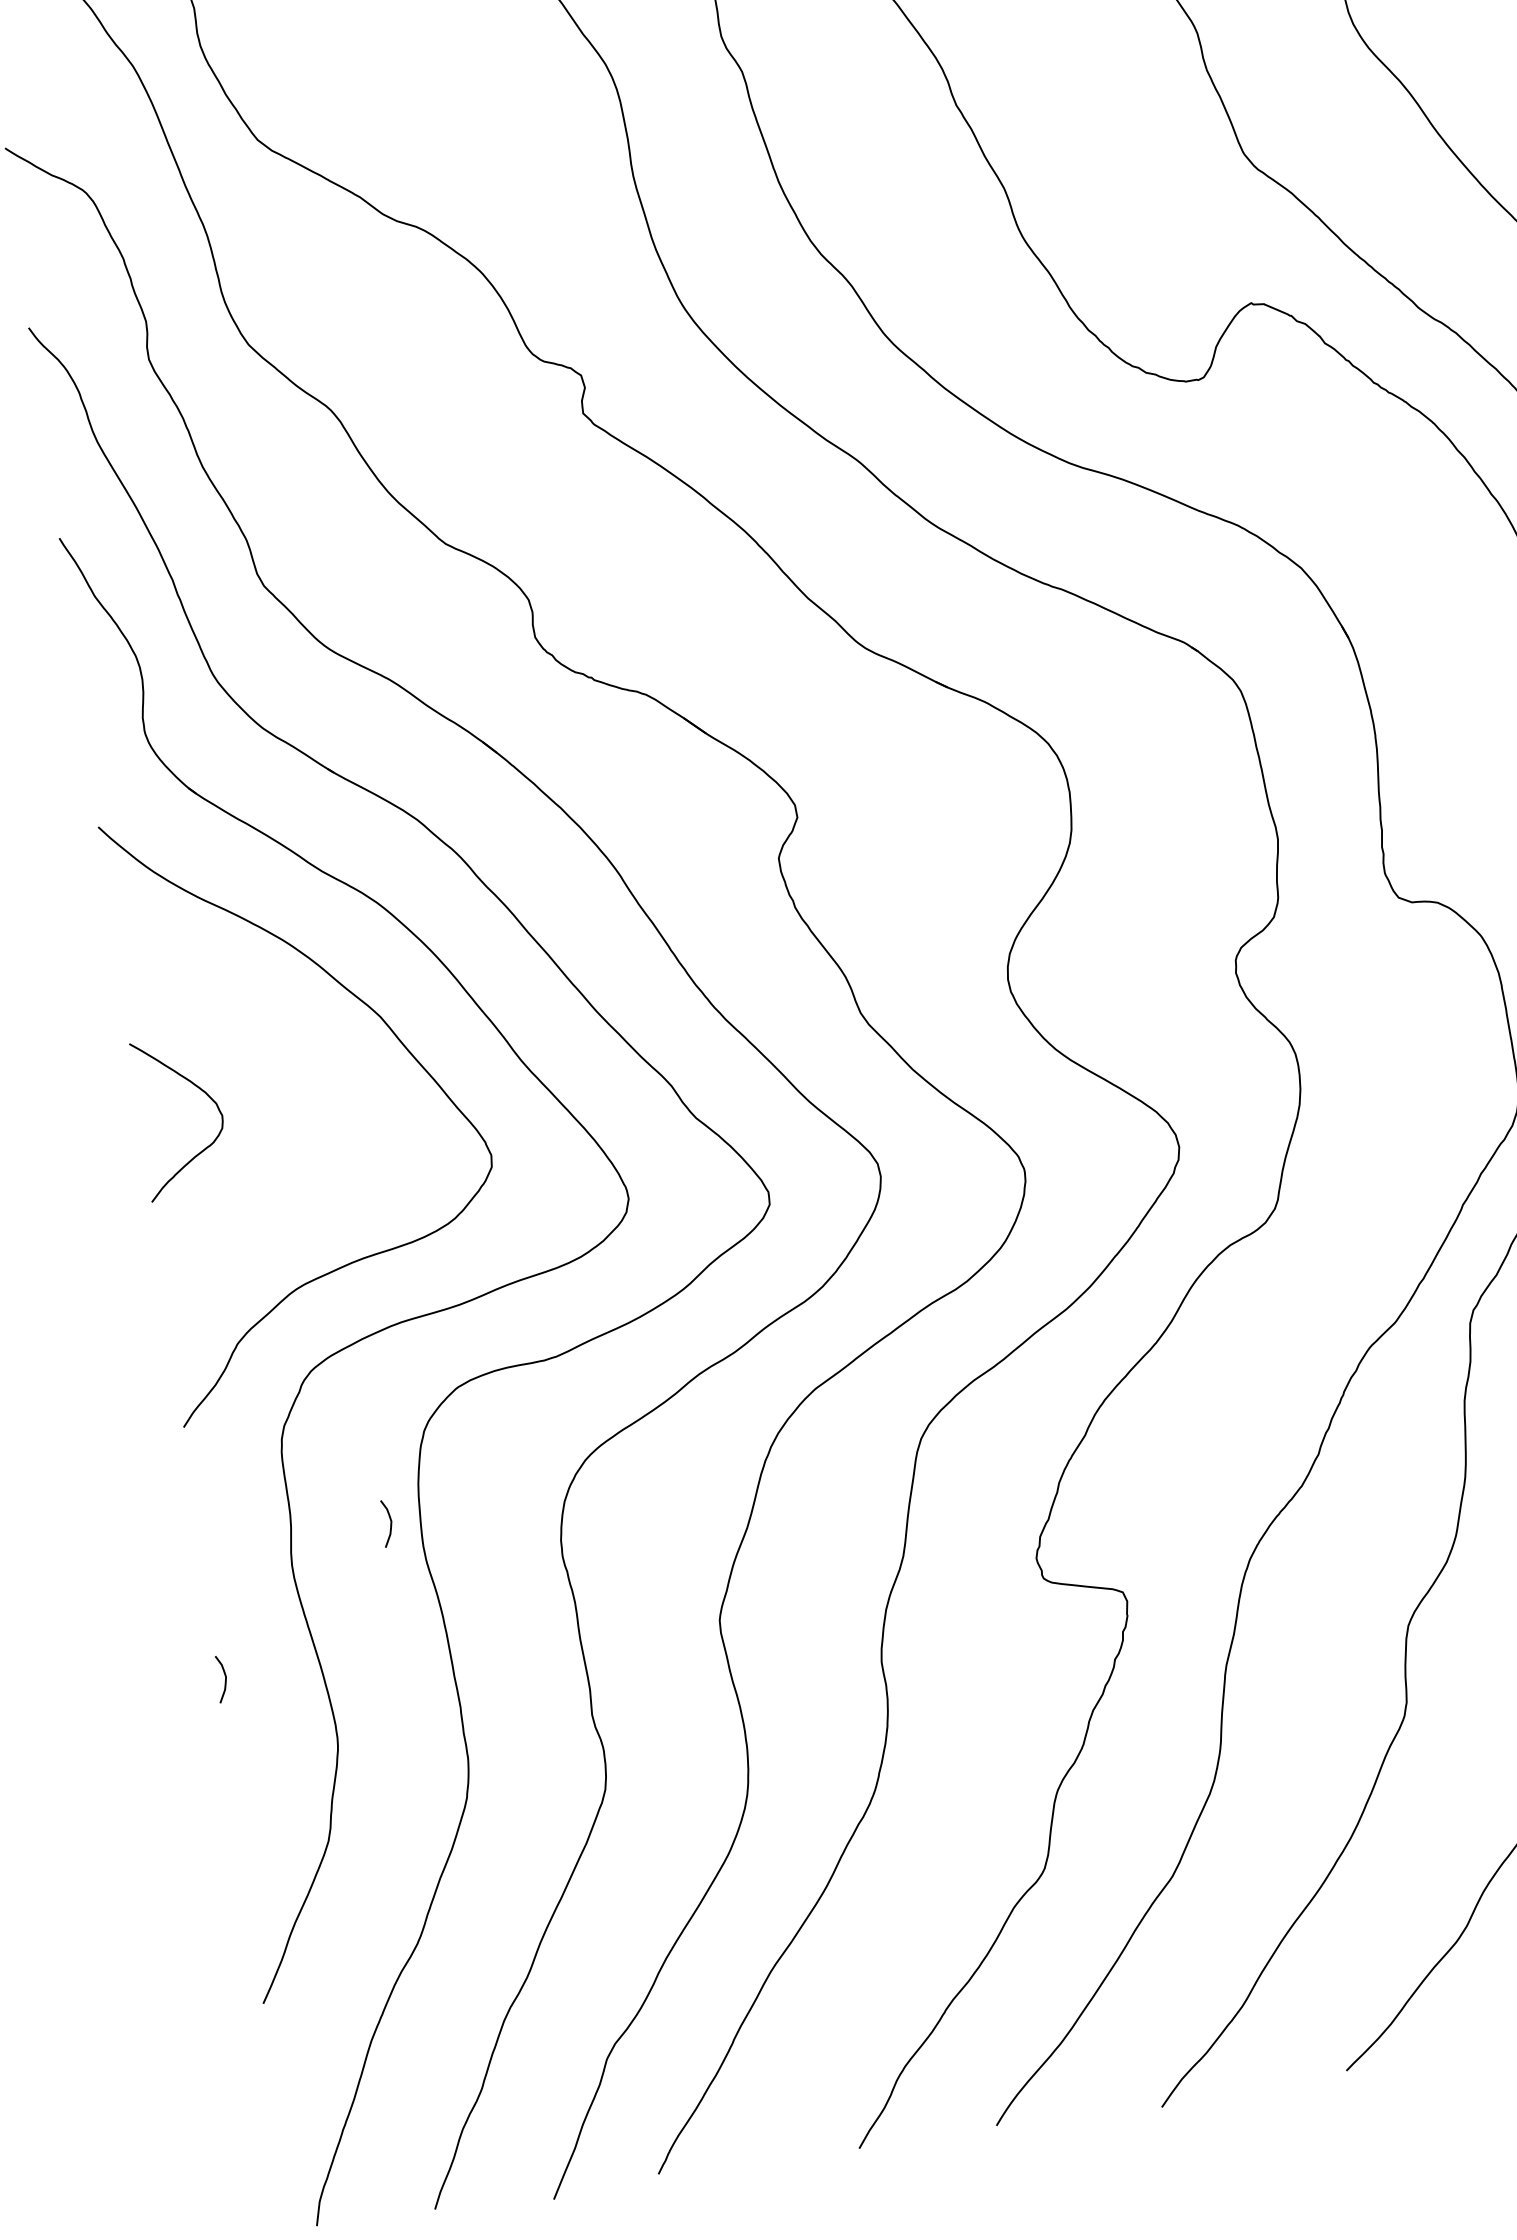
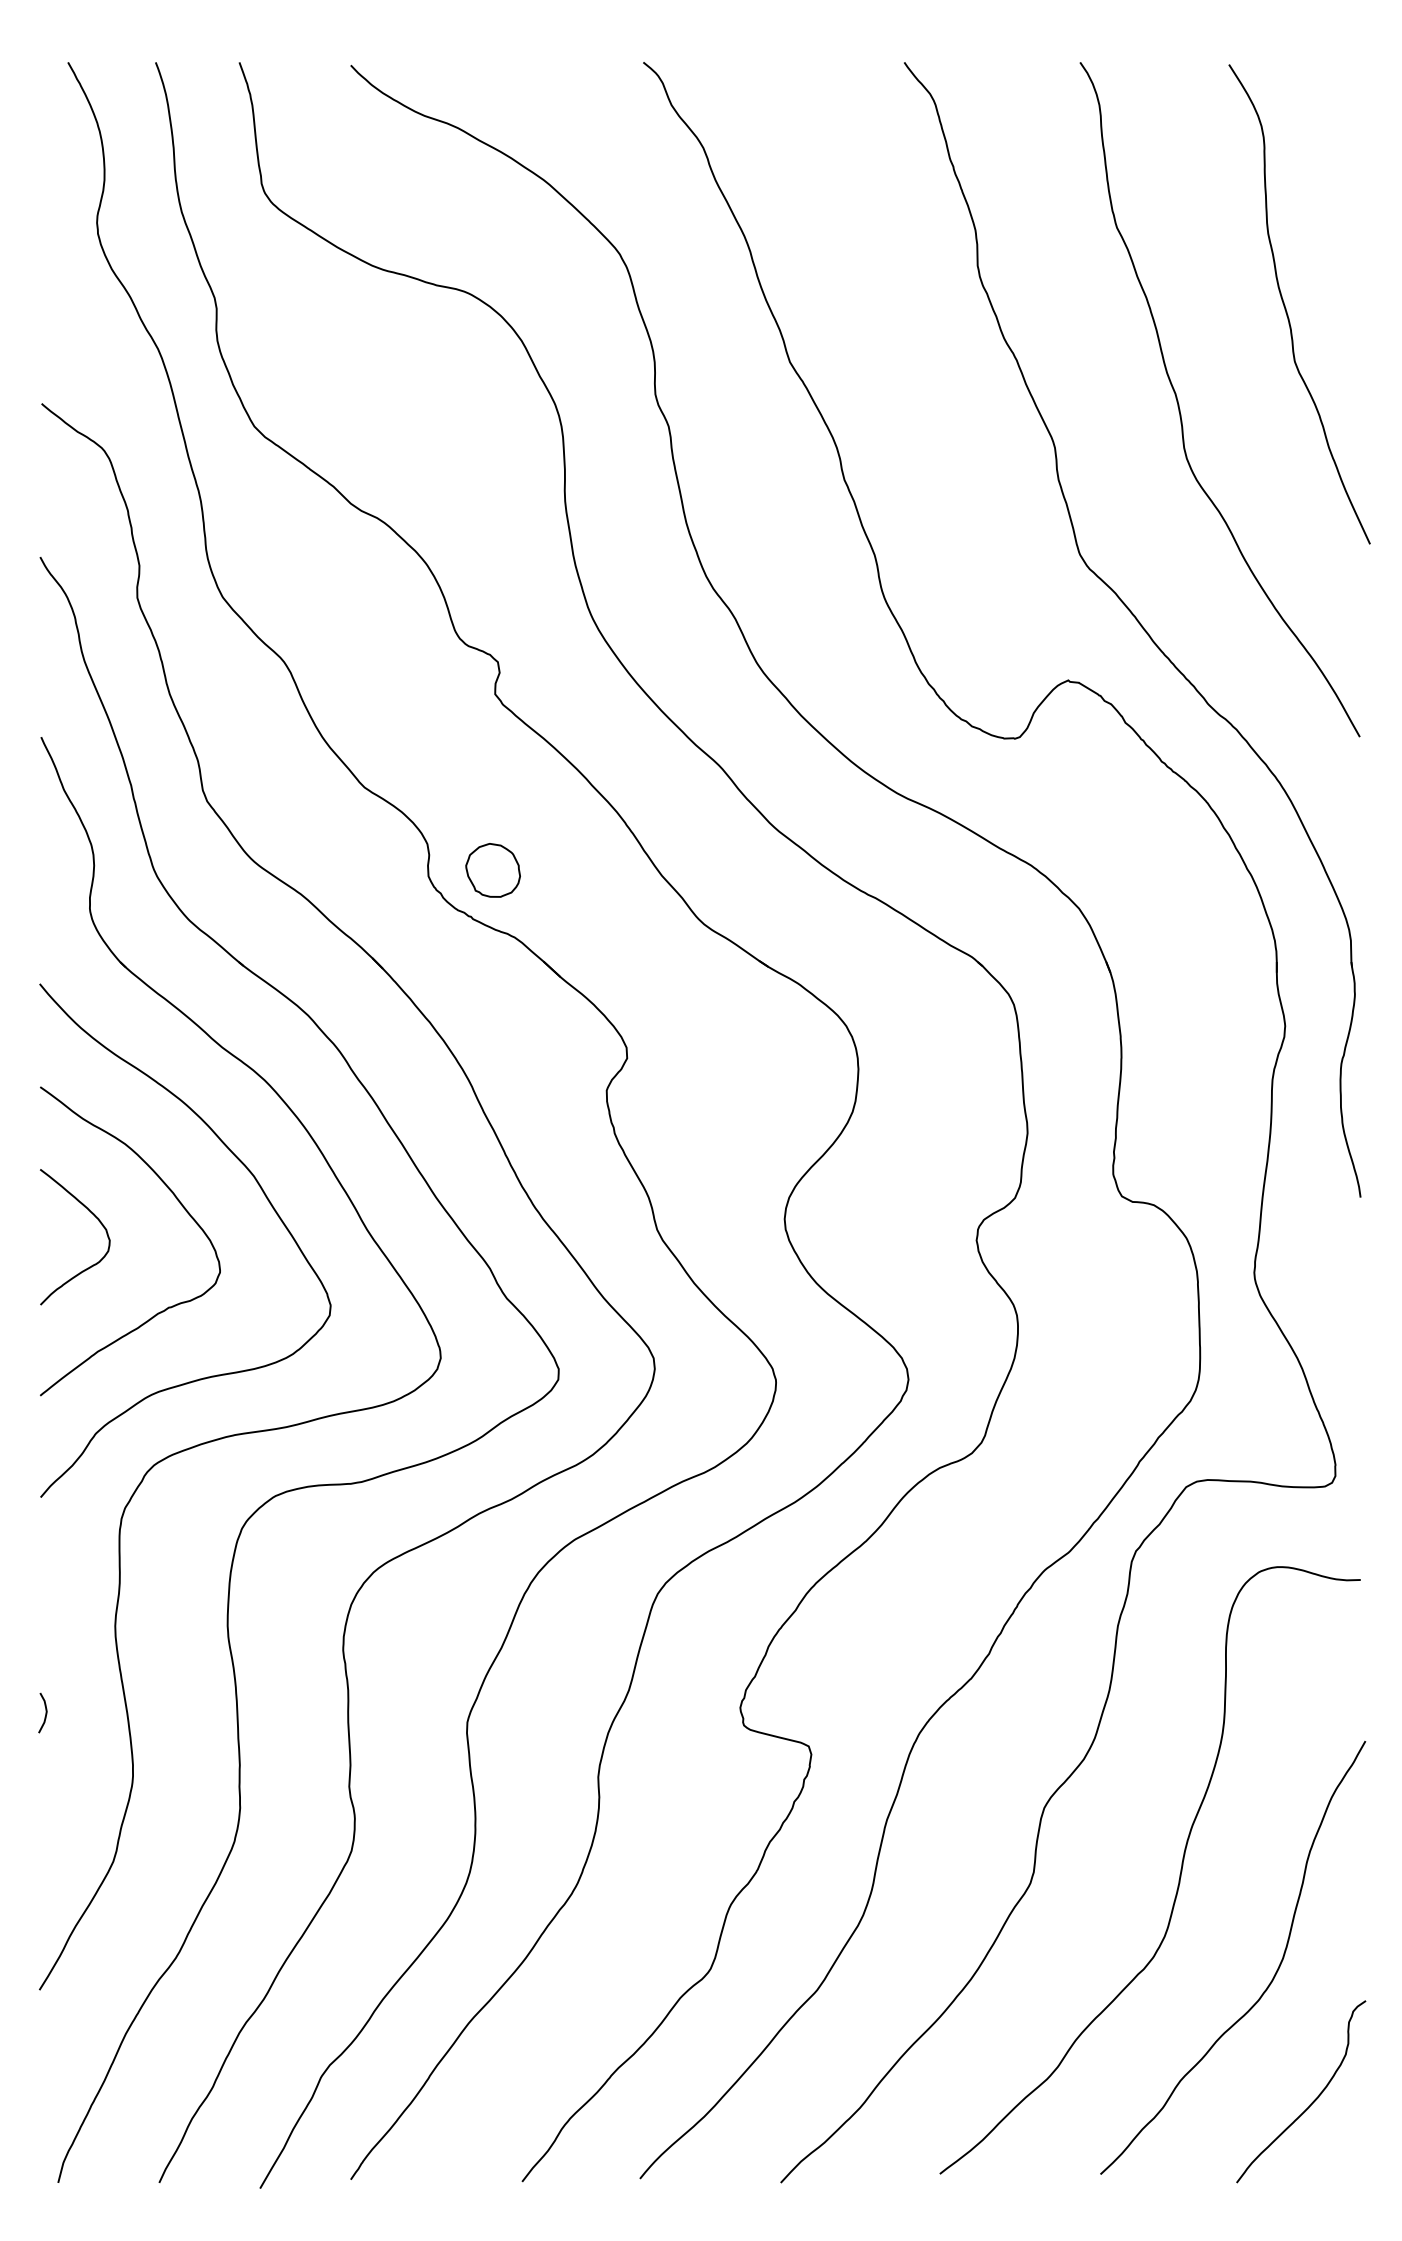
part: (609, 620) -> (492, 870), added
curve: (297, 1060) -> (179, 1203), added
curve: (390, 1522) -> (202, 1601), removed

